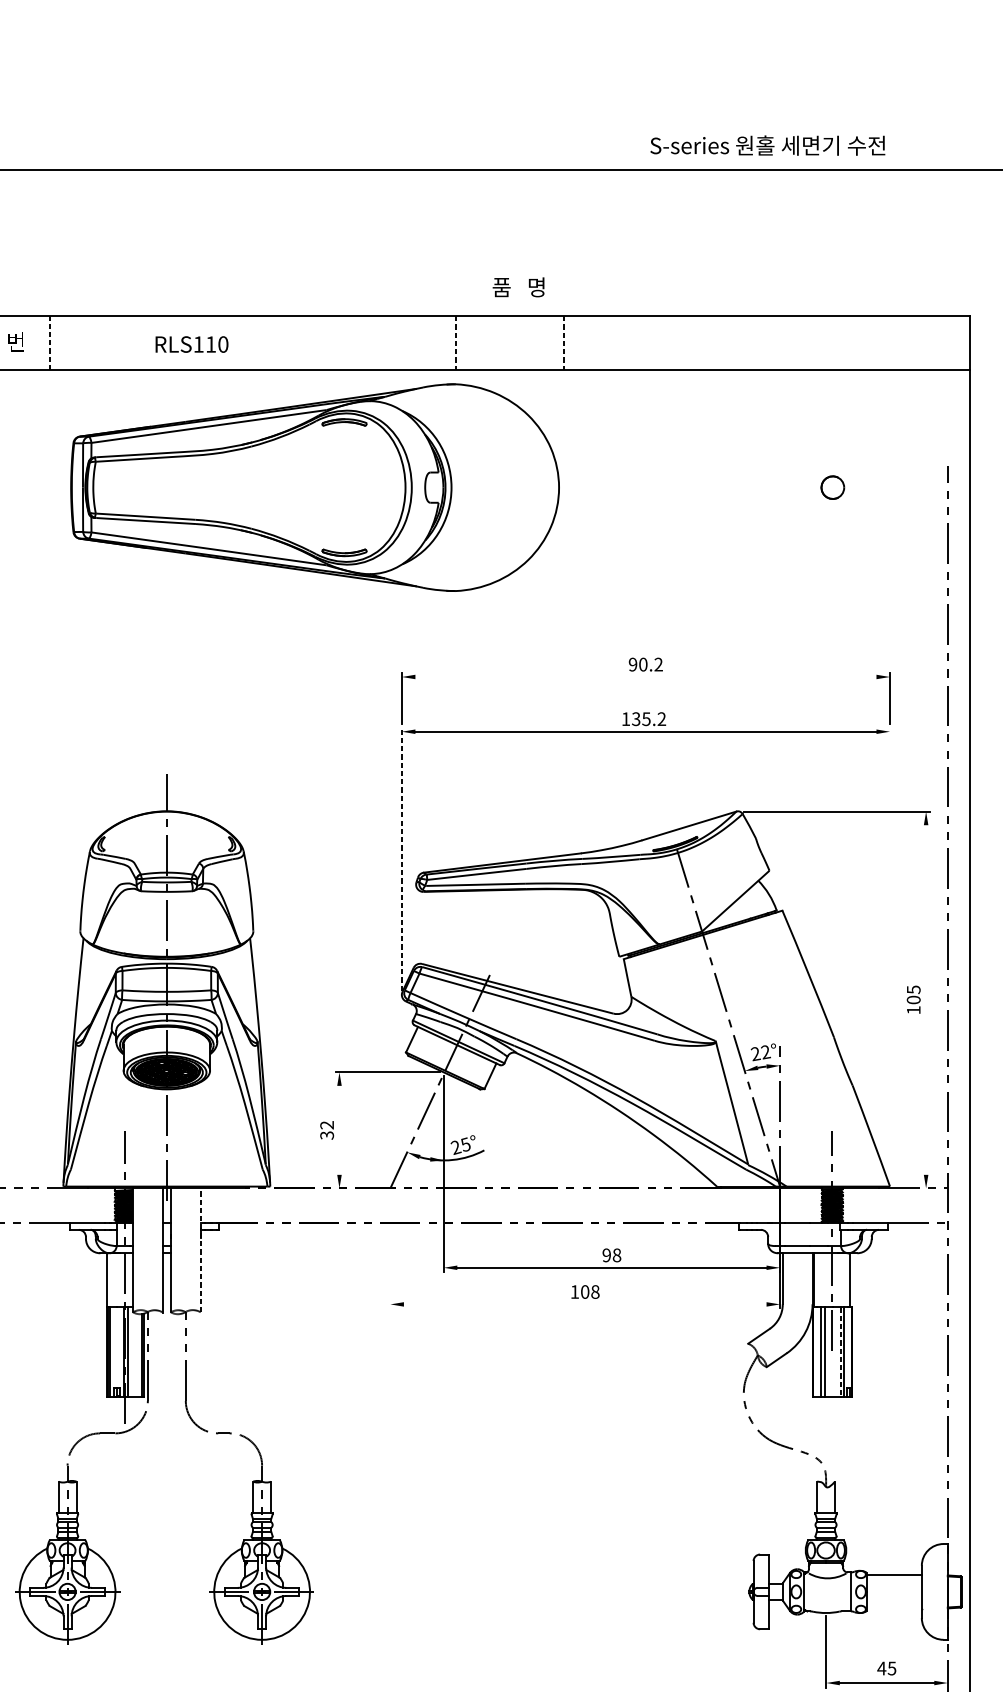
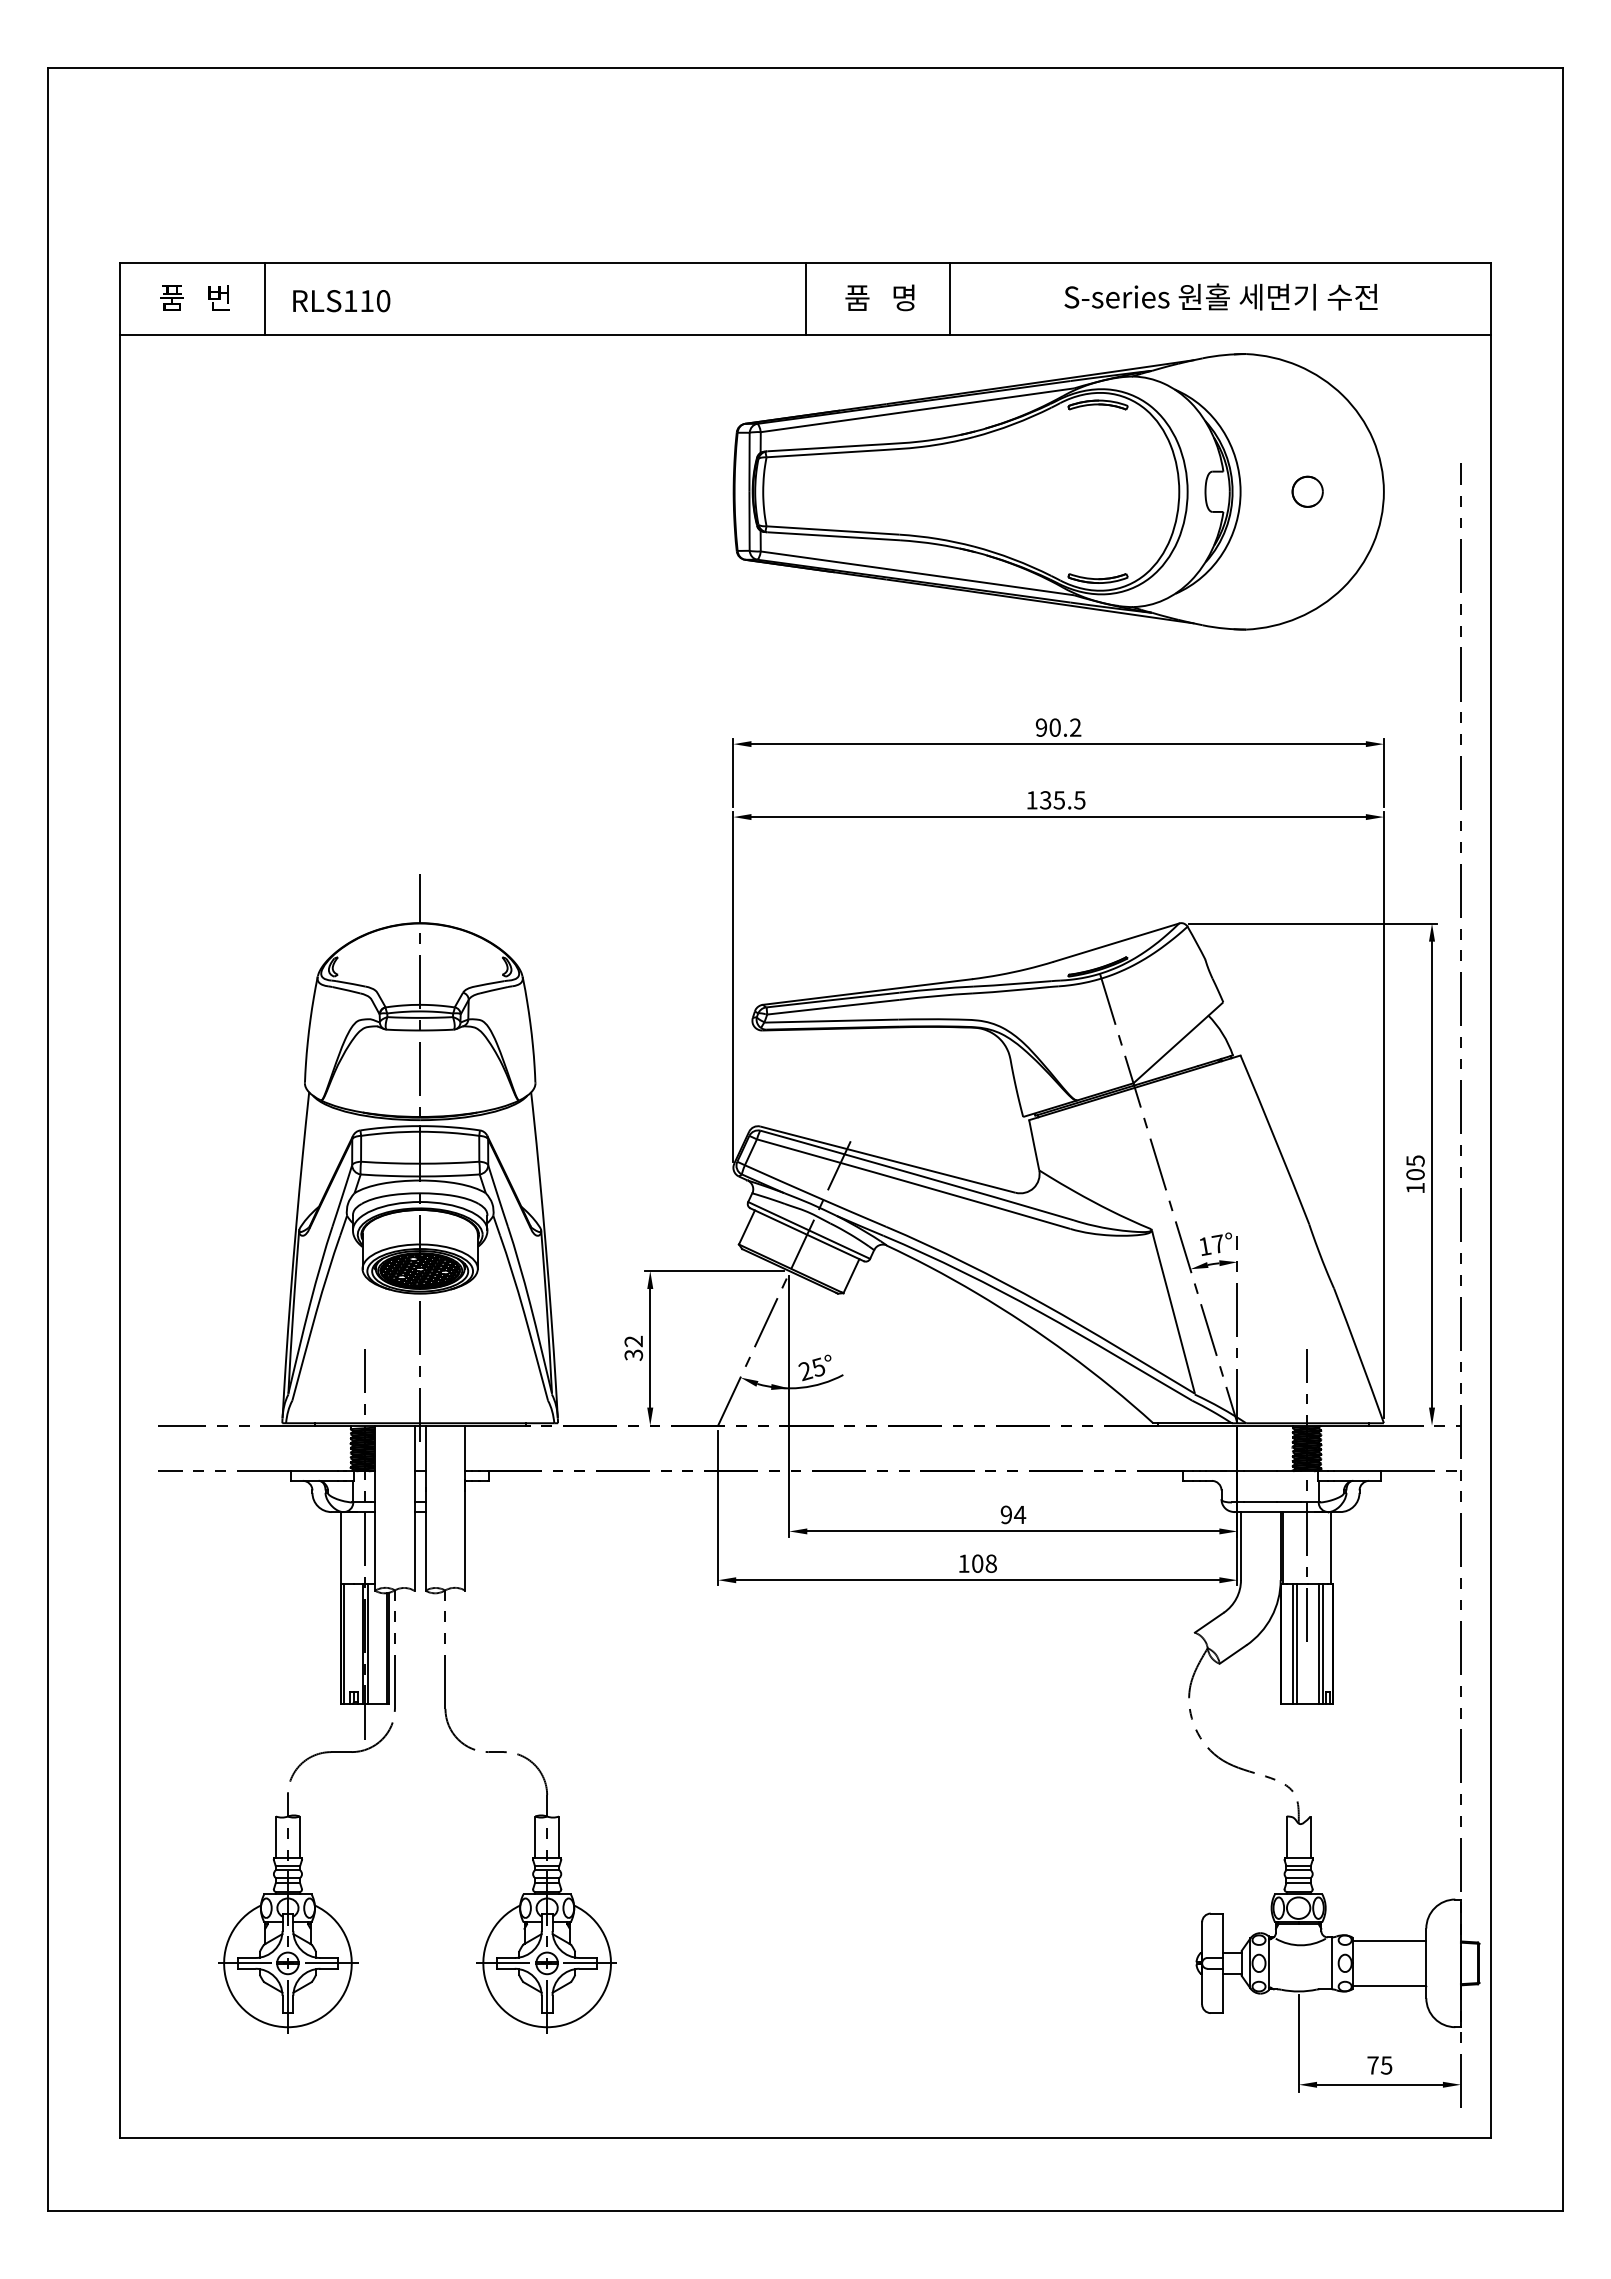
text: (767, 145) -> (1220, 296), moved
text: (518, 287) -> (879, 297), moved
line: (50, 342) -> (264, 298), dashed -> solid
line: (455, 343) -> (805, 299), dashed -> solid
line: (564, 343) -> (949, 299), dashed -> solid
text: (191, 344) -> (341, 301), moved
part: (314, 487) -> (1058, 491), moved
line: (645, 677) -> (1058, 744), added
text: (661, 719) -> (1079, 800), 135.2 -> 135.5
line: (401, 858) -> (733, 986), dashed -> solid
line: (889, 955) -> (1383, 1115), added
line: (926, 999) -> (1432, 1174), added
text: (760, 1053) -> (1211, 1245), 22° -> 17°
line: (339, 1130) -> (650, 1348), added
line: (390, 1249) -> (718, 1507), added
line: (200, 1250) -> (465, 1508), dashed -> solid
text: (616, 1255) -> (1019, 1514), 98 -> 94
line: (585, 1304) -> (977, 1580), added
line: (840, 1352) -> (1318, 1644), dashed -> solid
line: (894, 1608) -> (1389, 1985), added
text: (881, 1668) -> (1372, 2065), 45 -> 75

